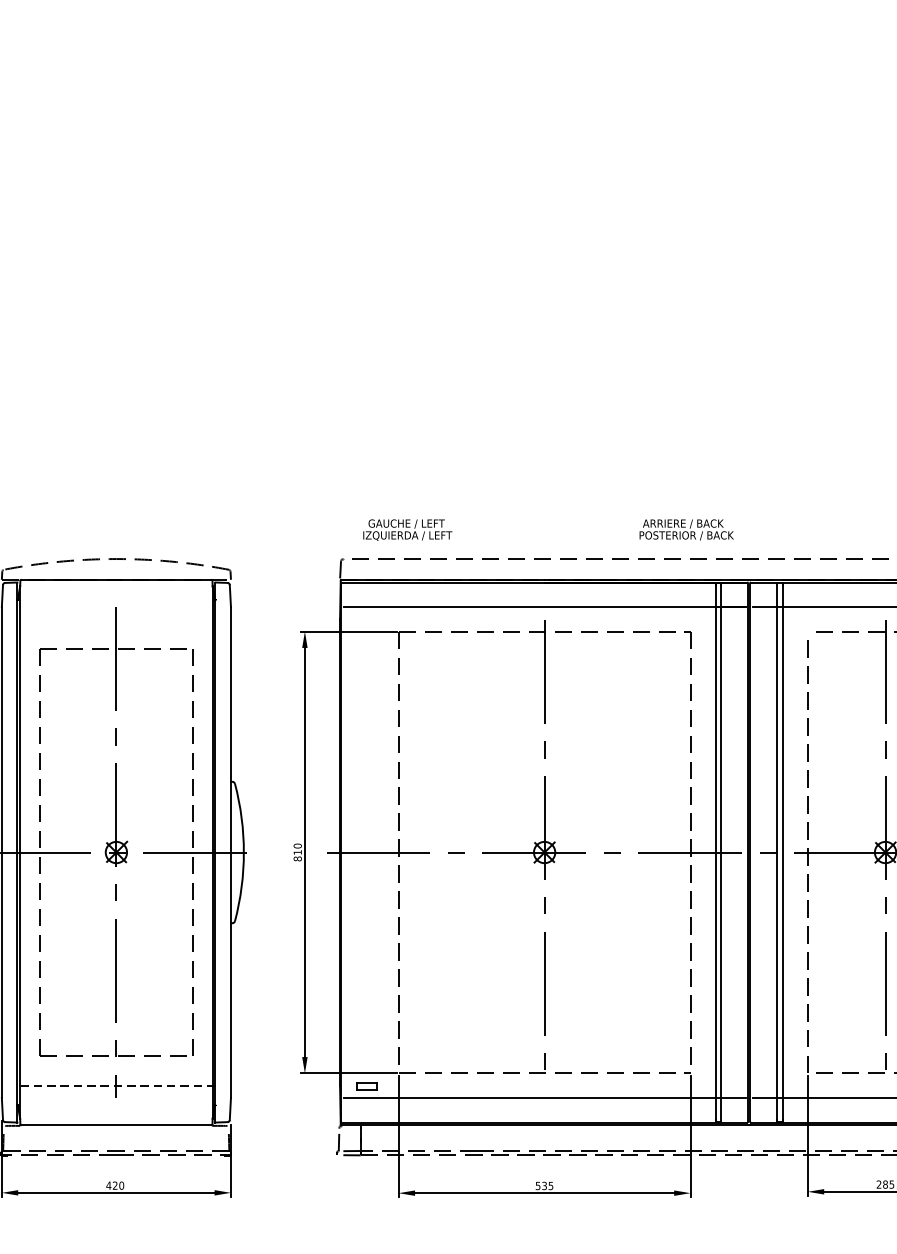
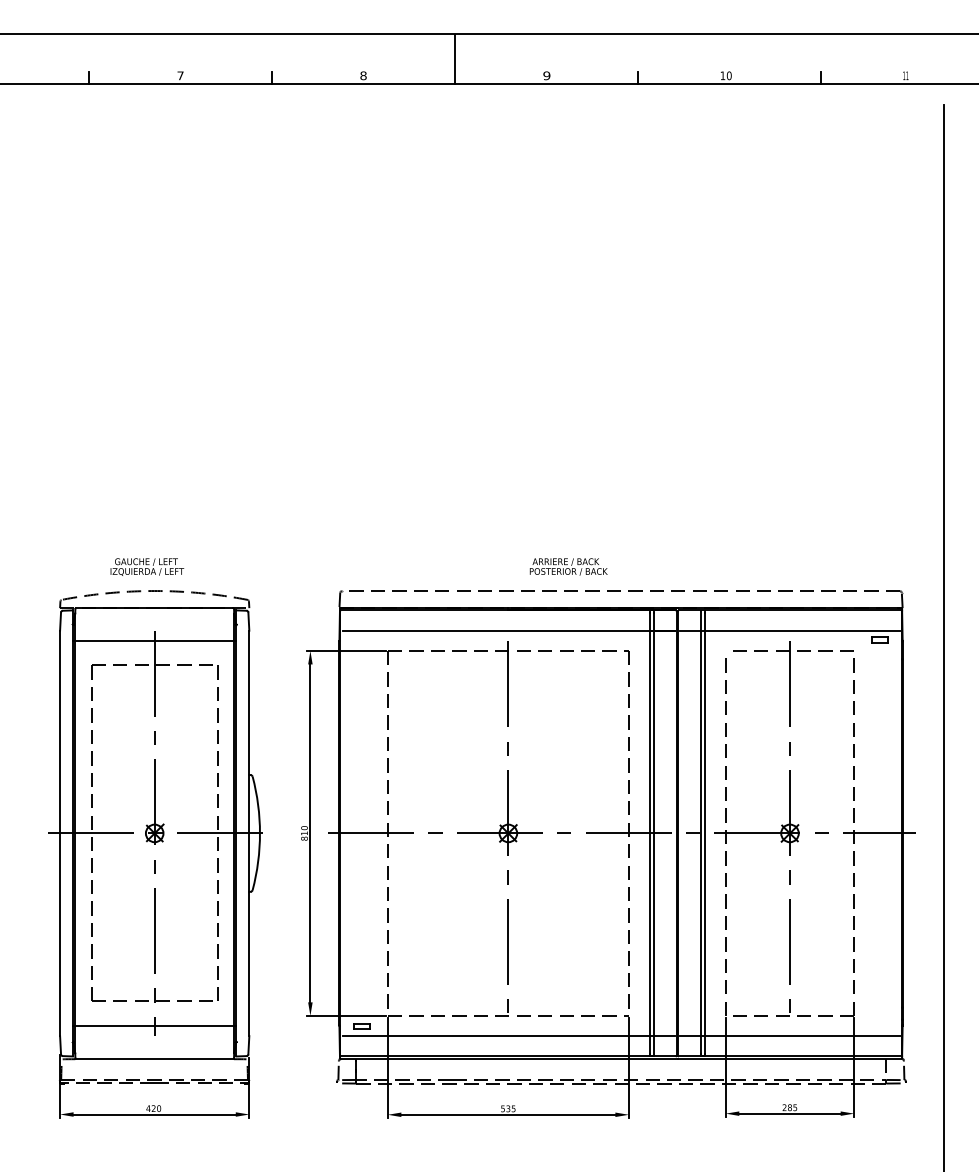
text: (407, 529) -> (147, 566), moved
text: (686, 529) -> (568, 566), moved
line: (116, 618) -> (154, 640), added
line: (116, 1086) -> (154, 1026), dashed -> solid

